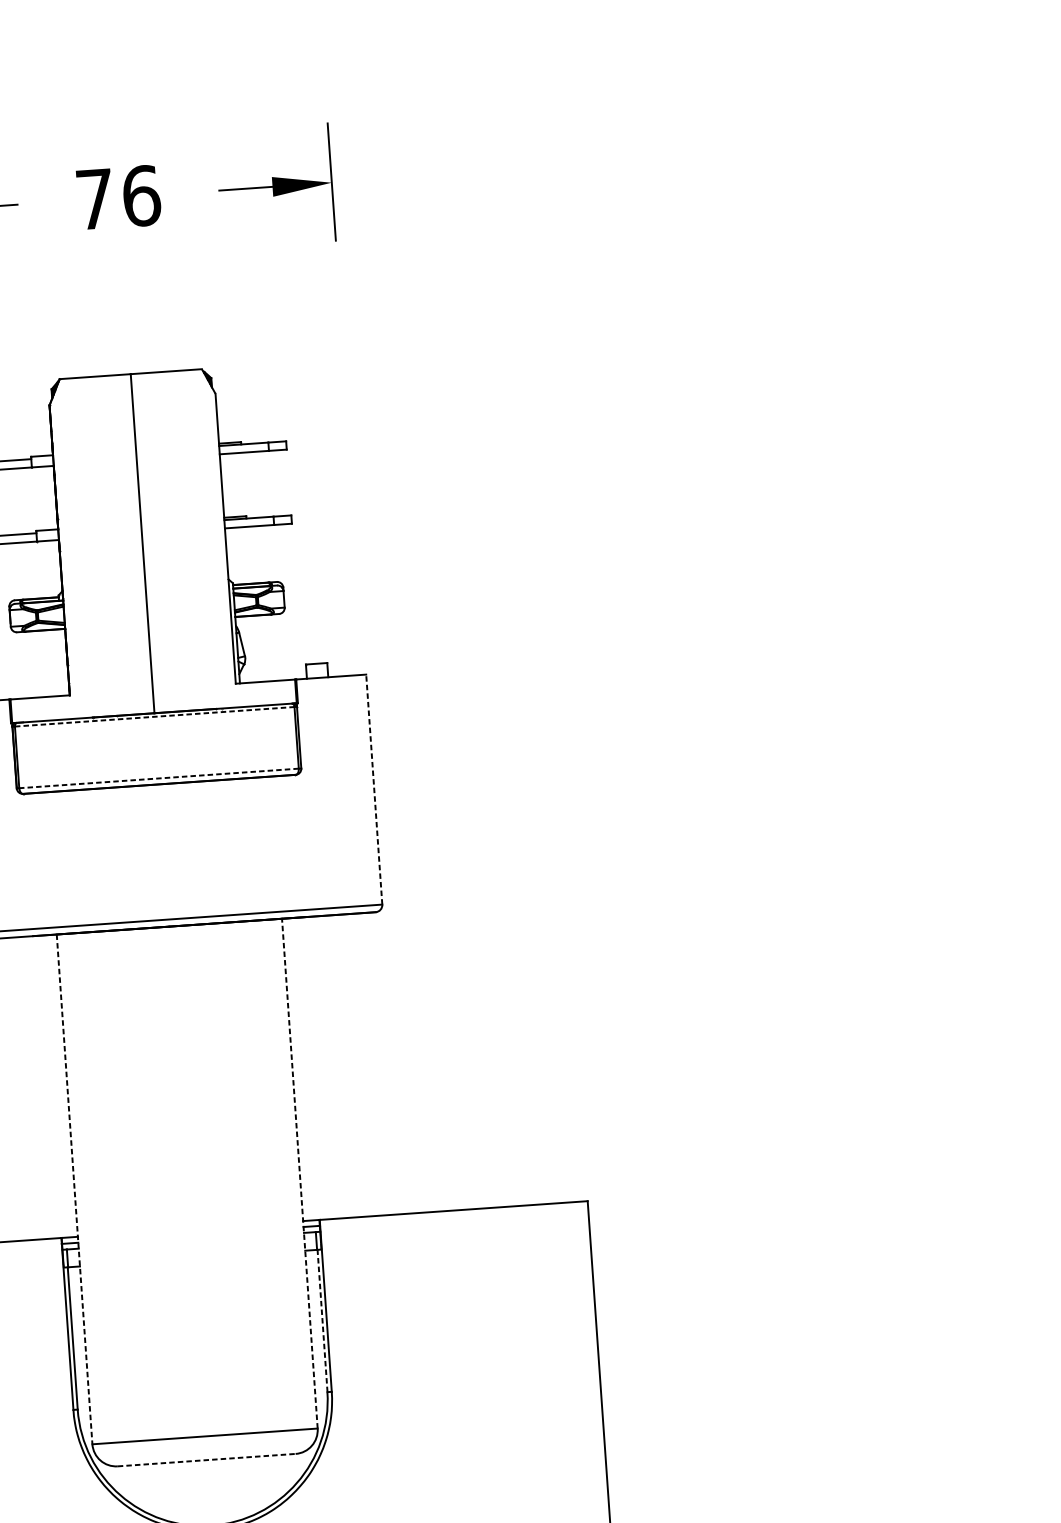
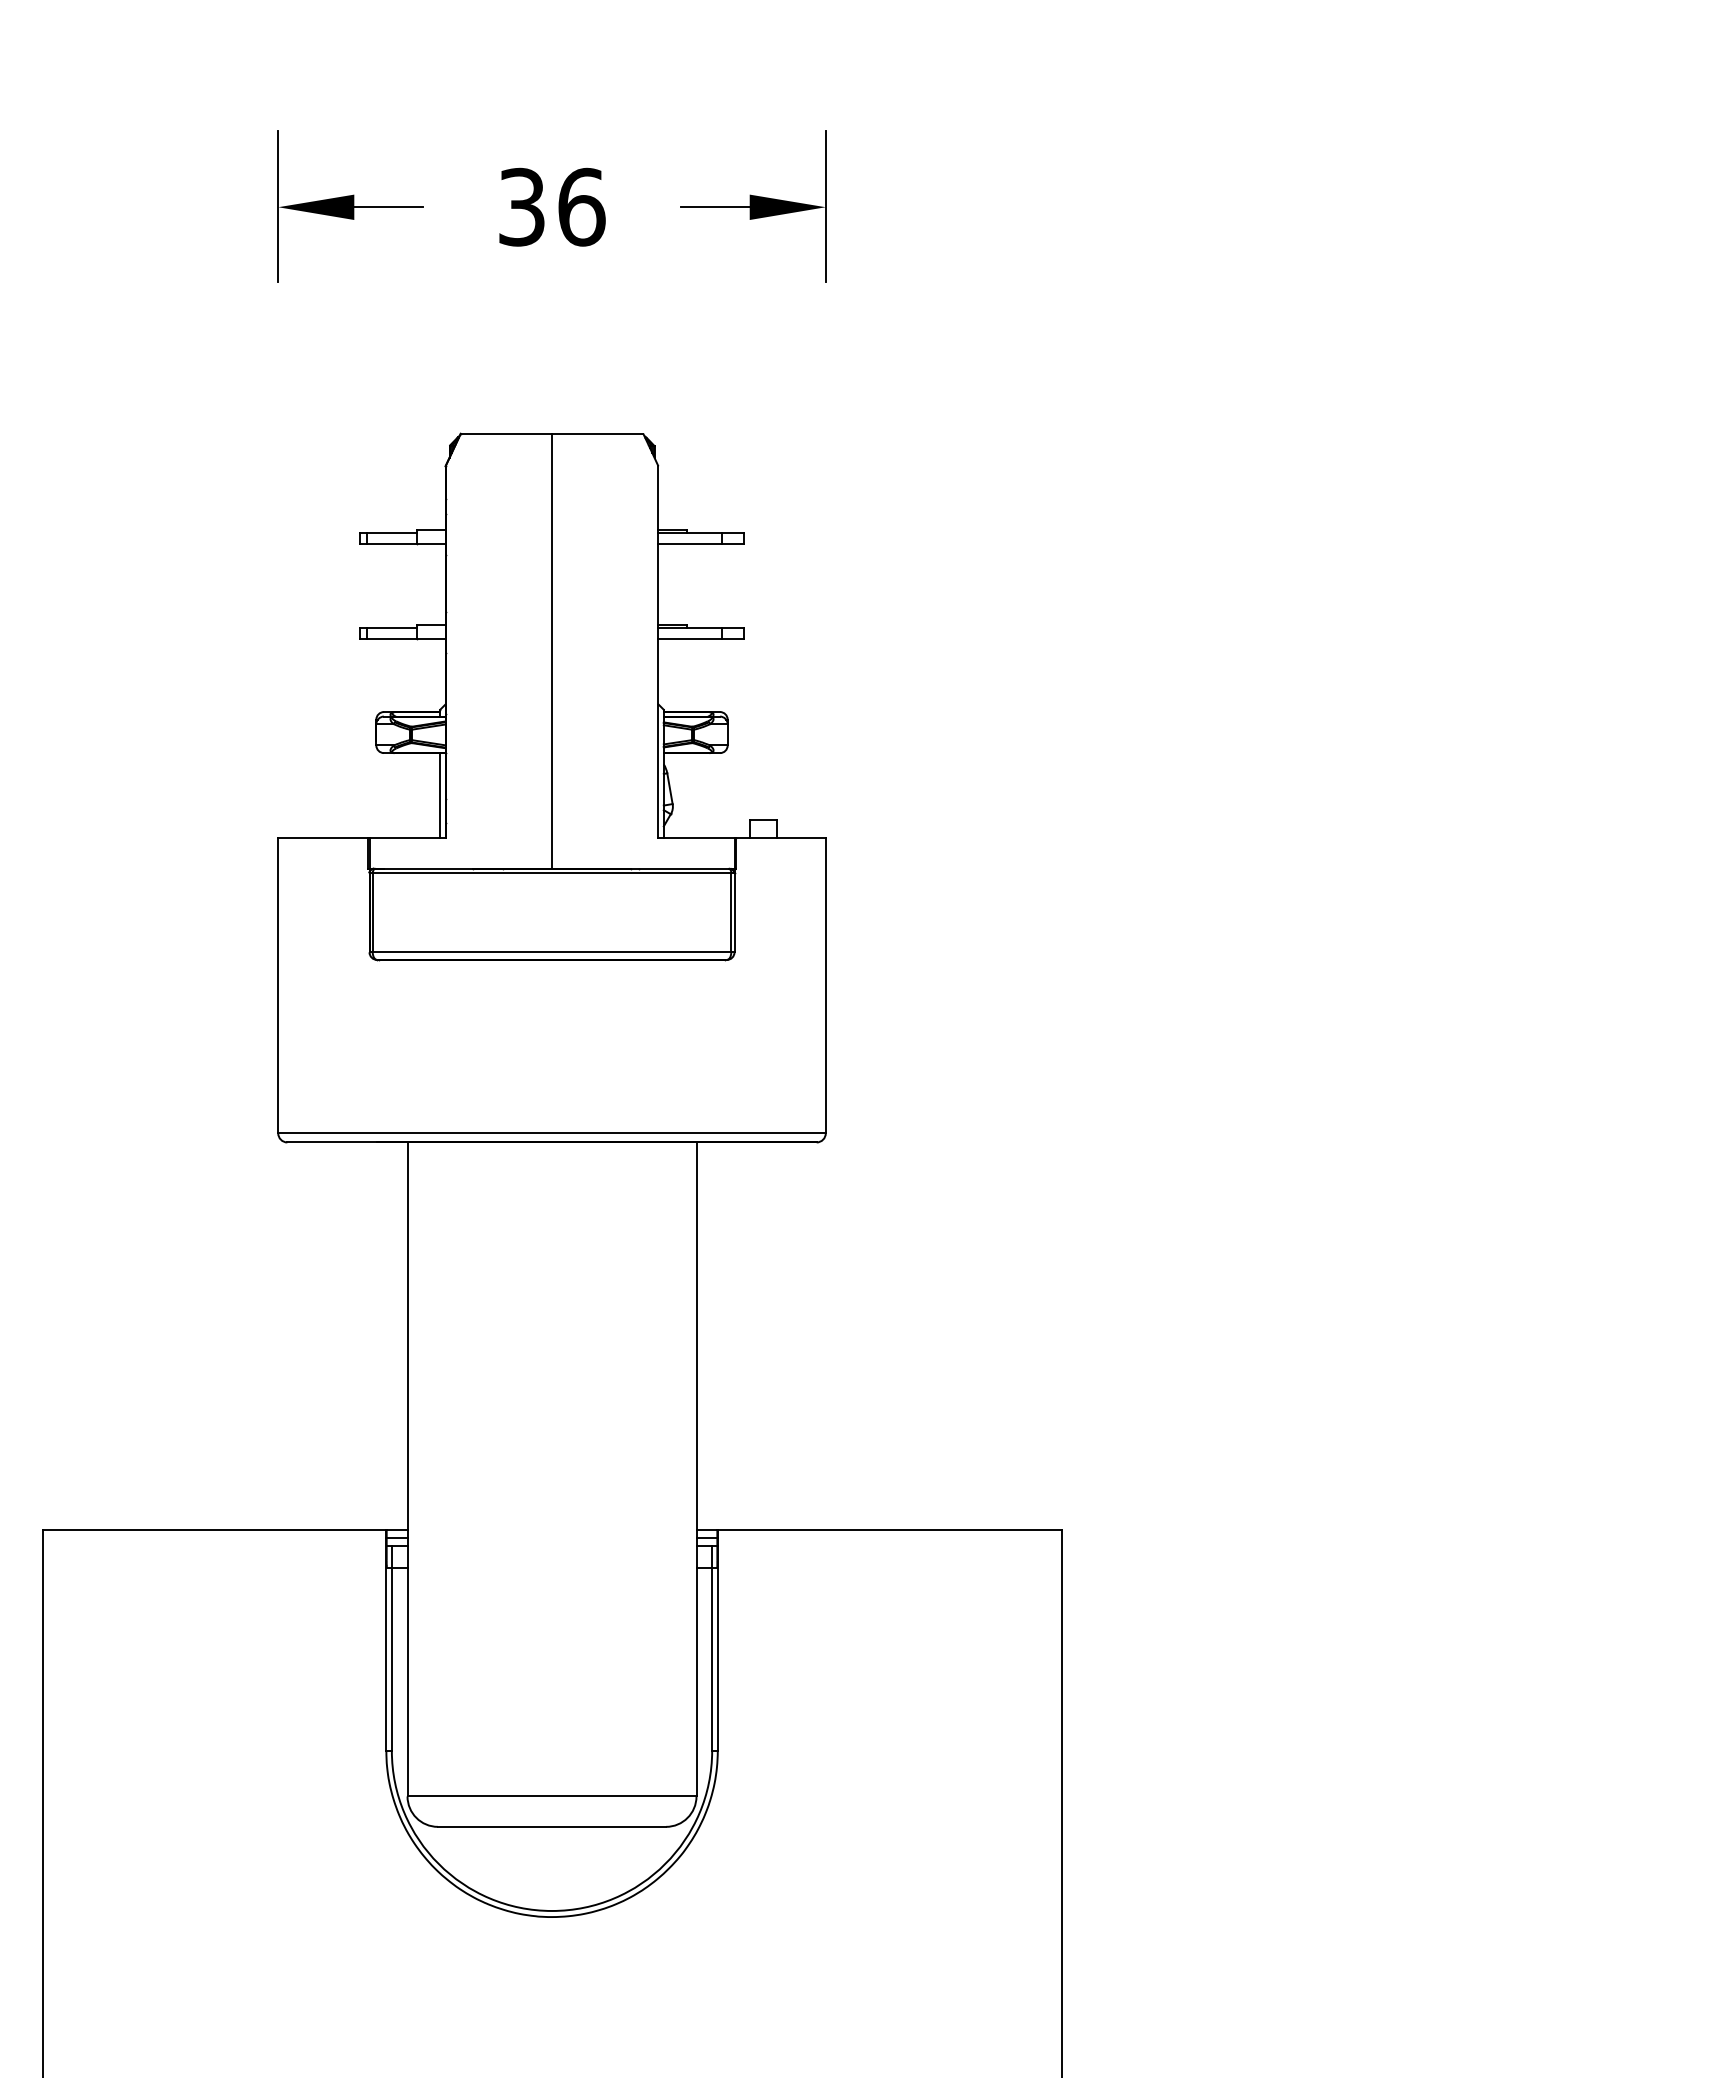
text: (94, 198) -> (521, 206), 76 -> 36
line: (63, 662) -> (440, 795), added
line: (155, 716) -> (552, 873), dashed -> solid
line: (158, 778) -> (551, 952), dashed -> solid
line: (374, 789) -> (825, 985), dashed -> solid
line: (299, 1173) -> (696, 1469), dashed -> solid
line: (74, 1189) -> (407, 1469), dashed -> solid
line: (322, 1320) -> (712, 1659), dashed -> solid
line: (207, 1459) -> (552, 1826), dashed -> solid

